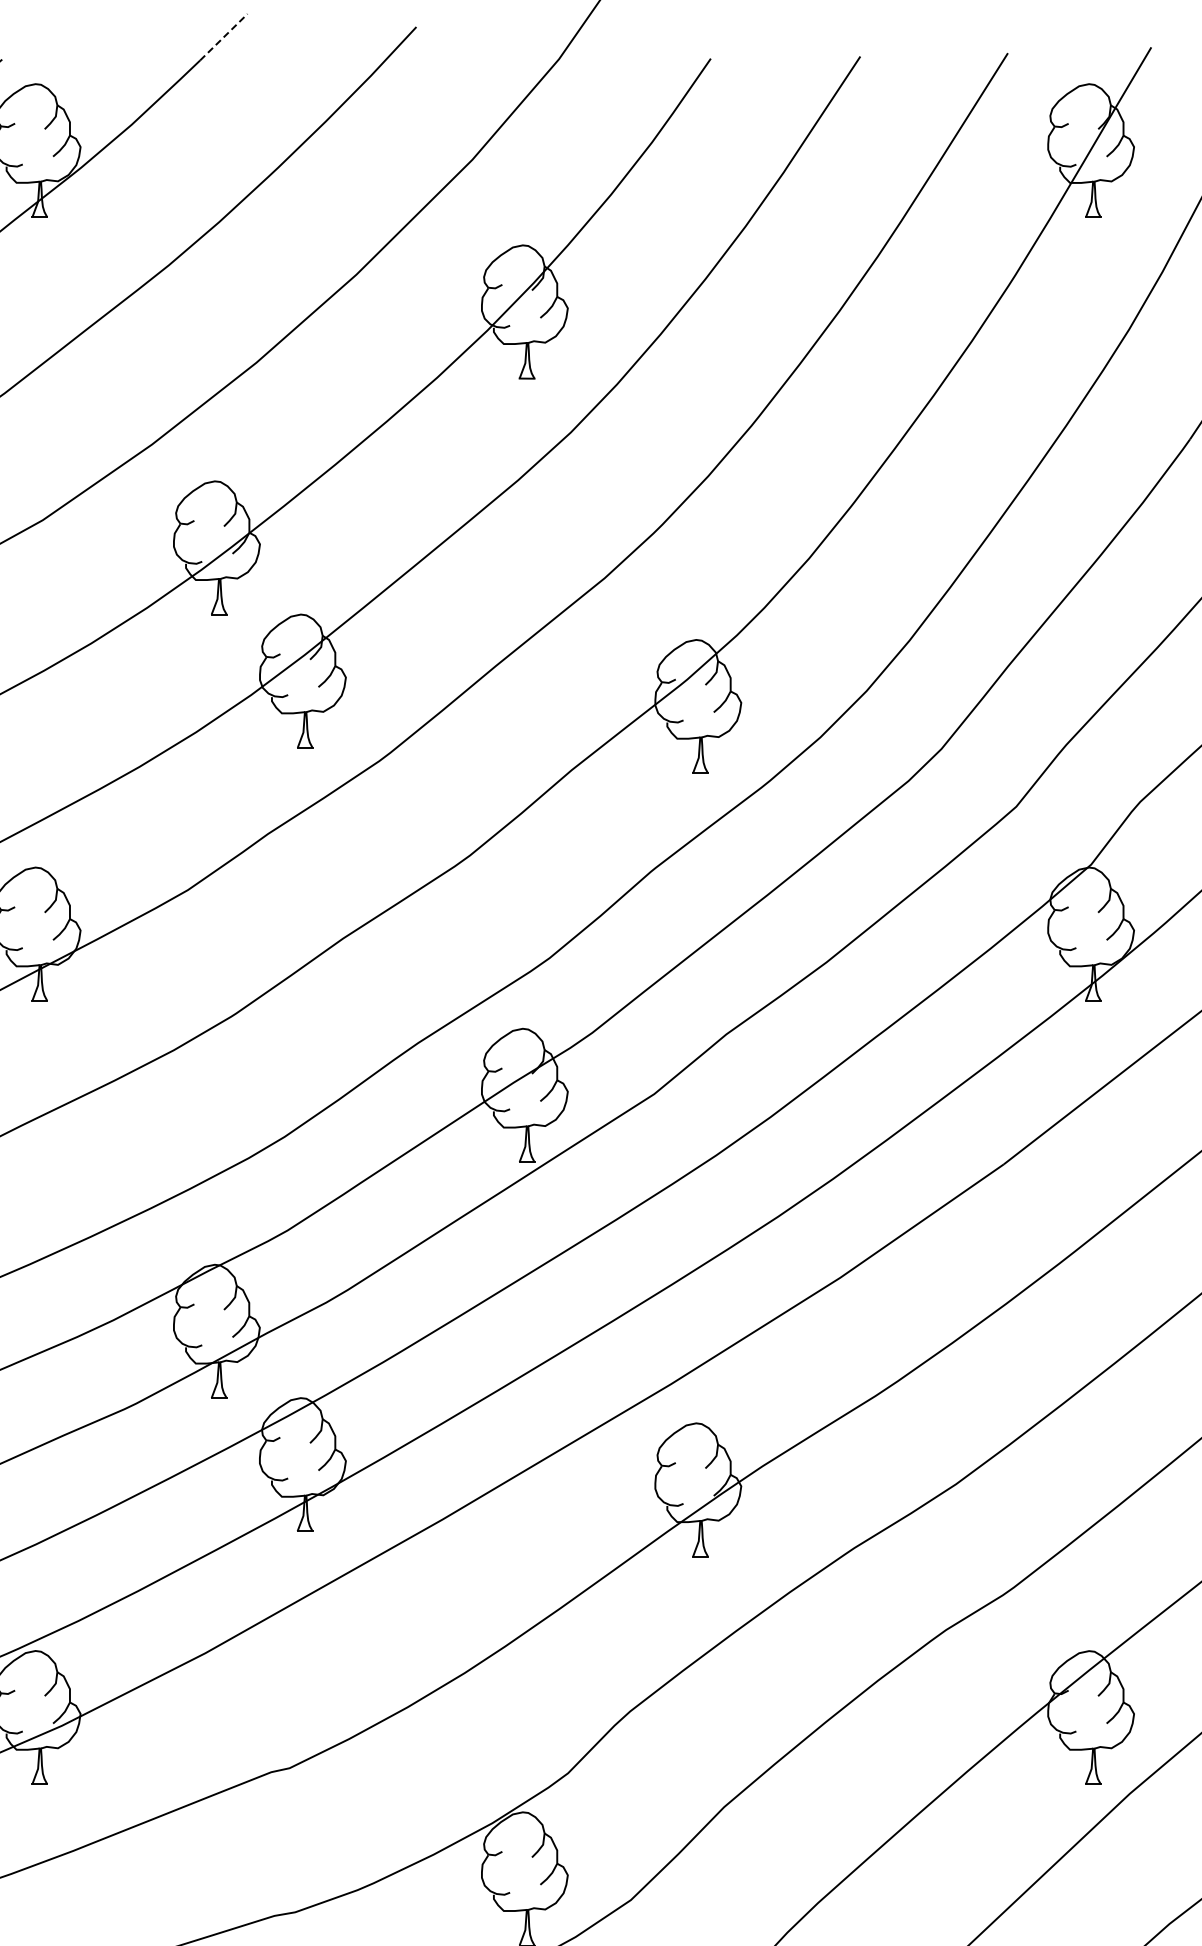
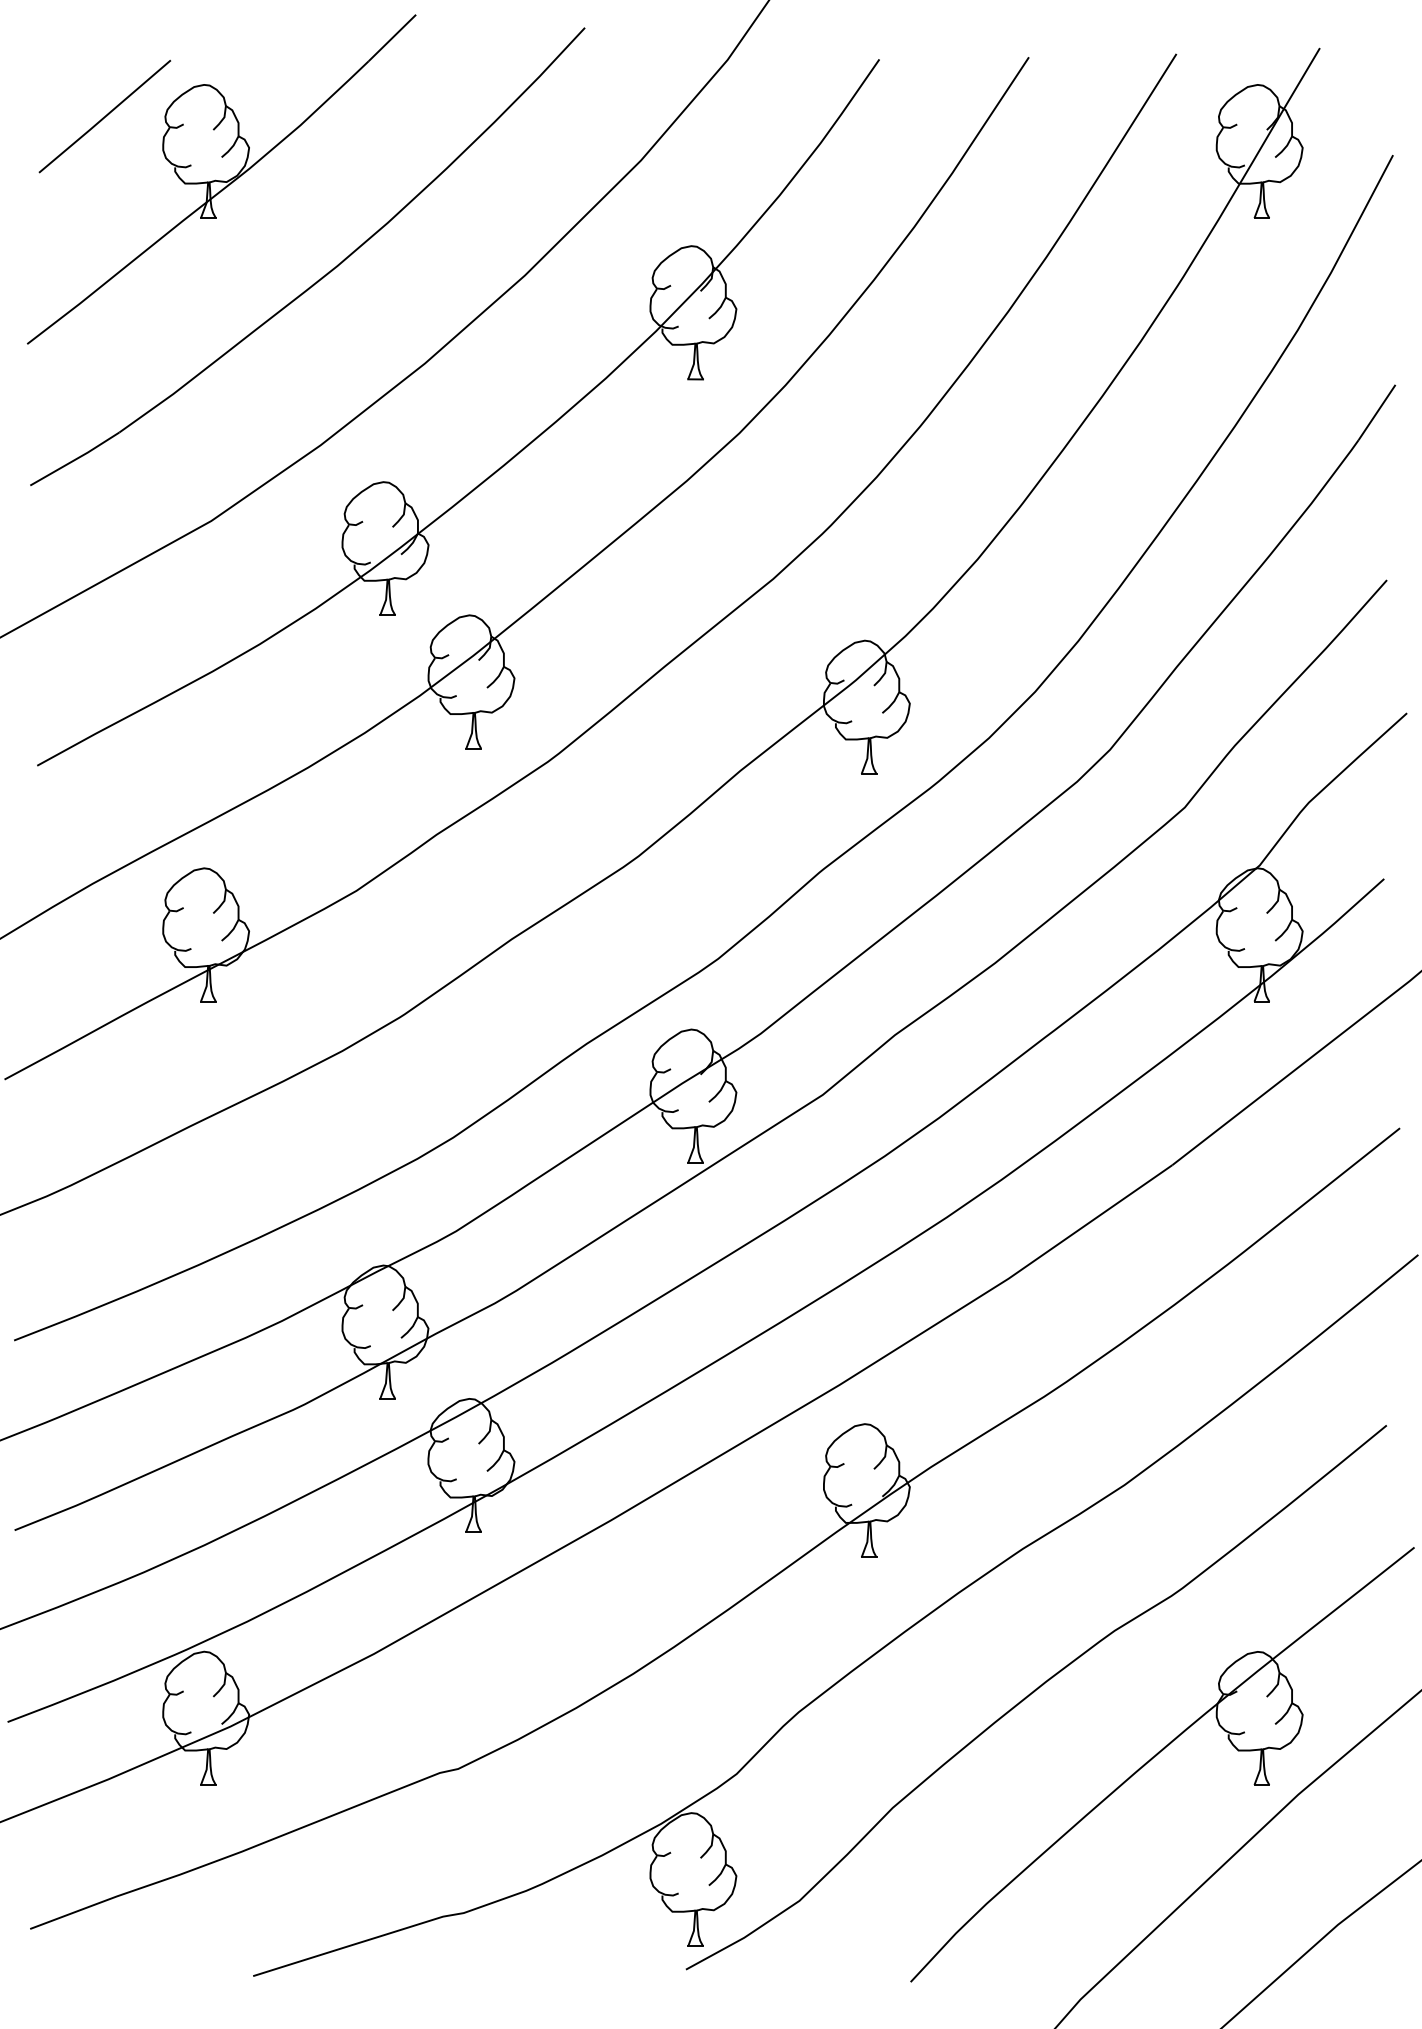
line: (223, 36) -> (392, 37), dashed -> solid

